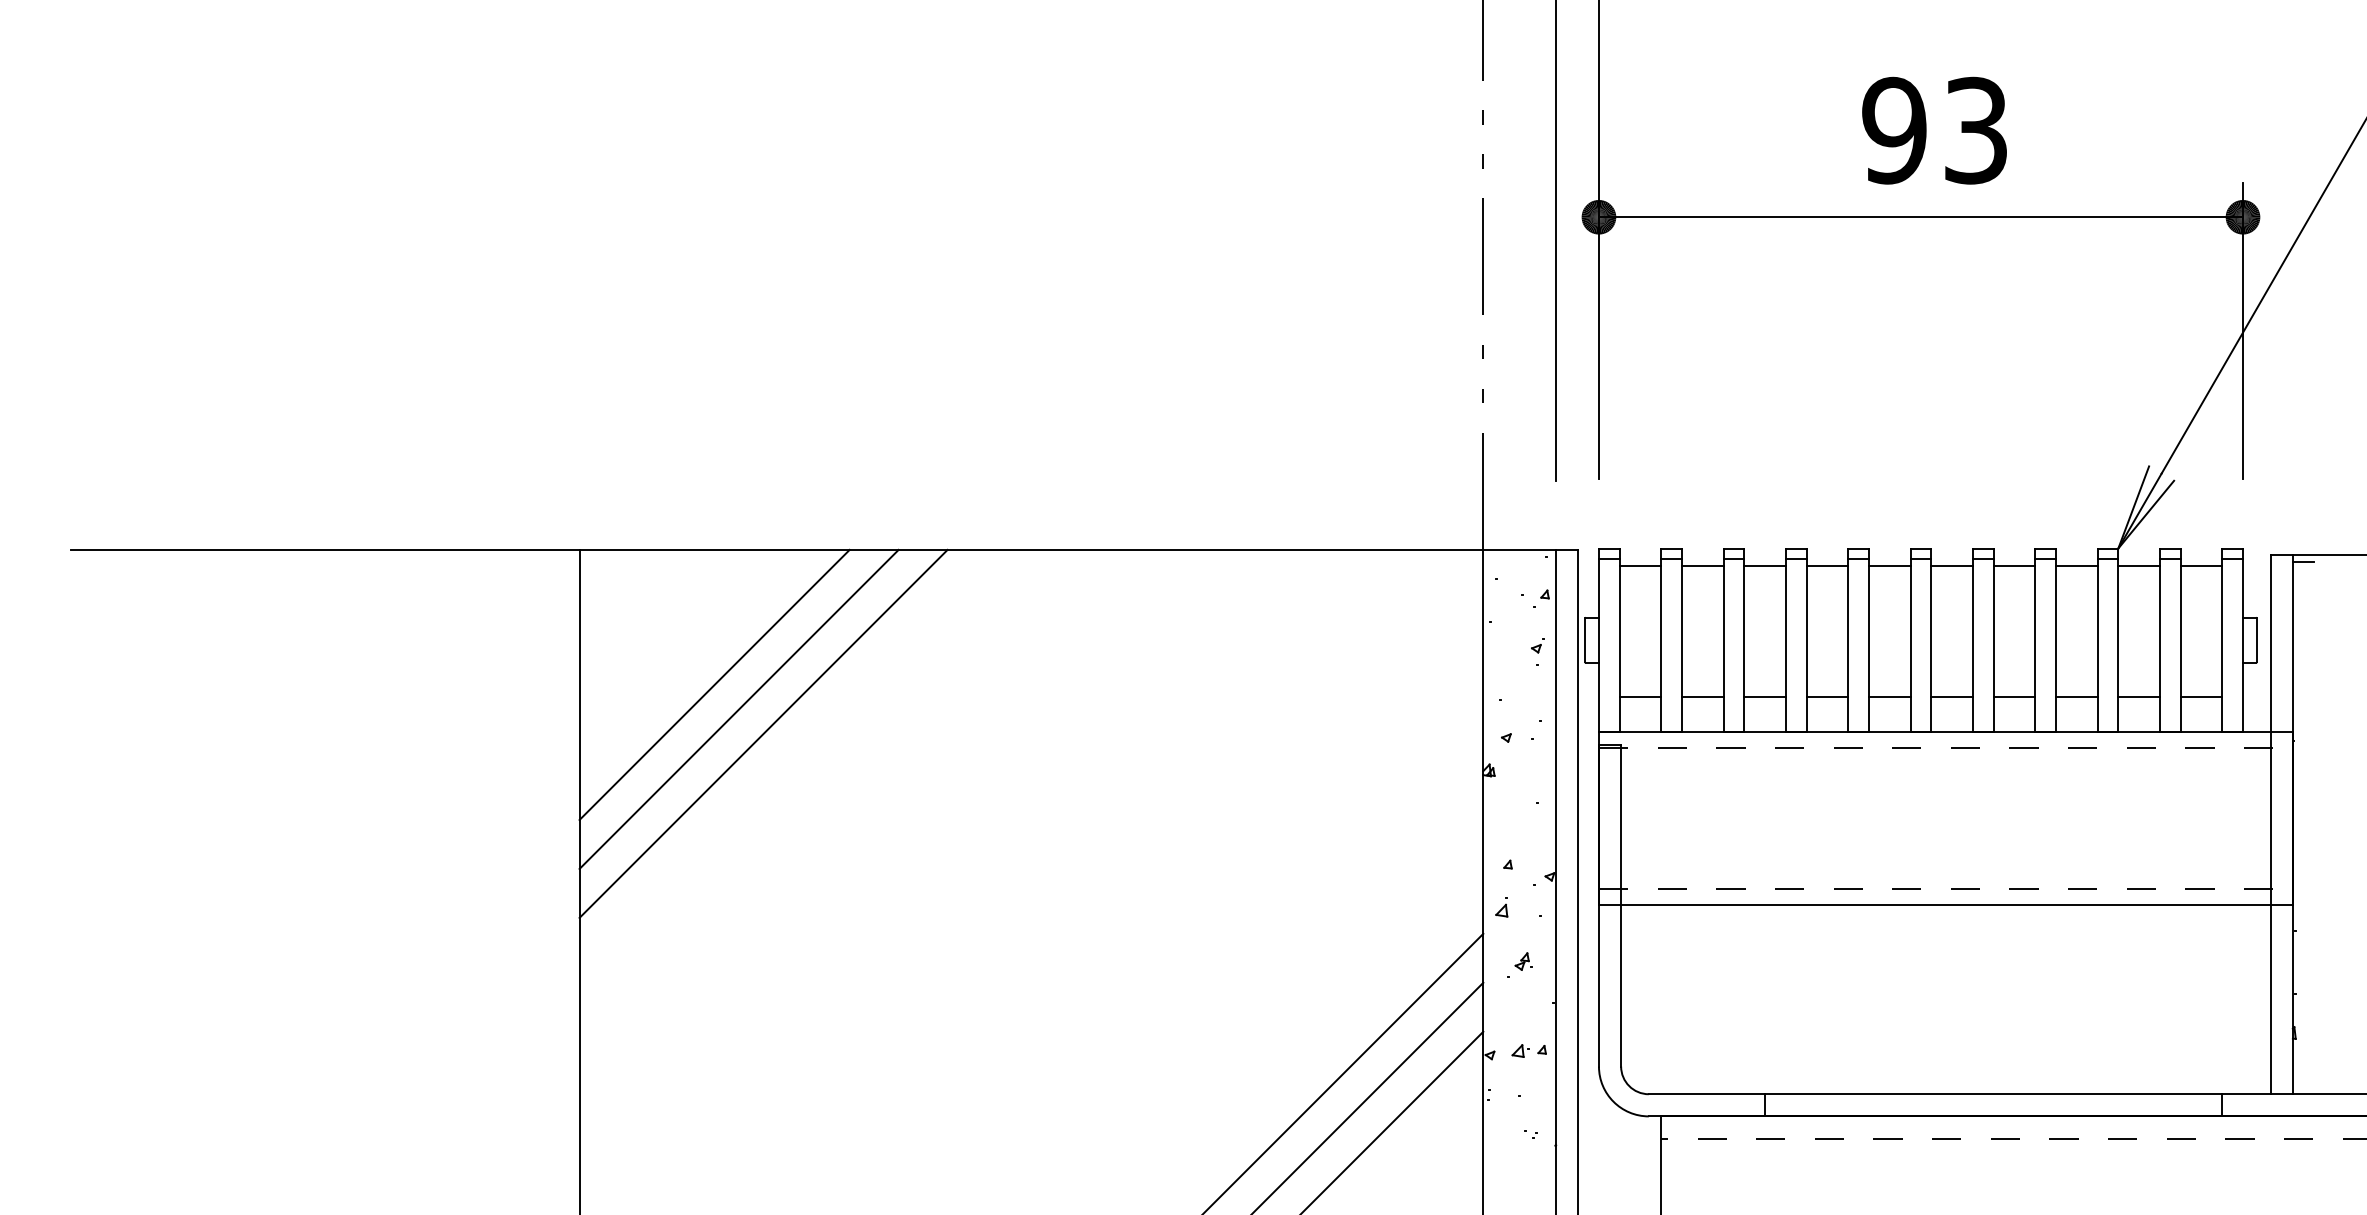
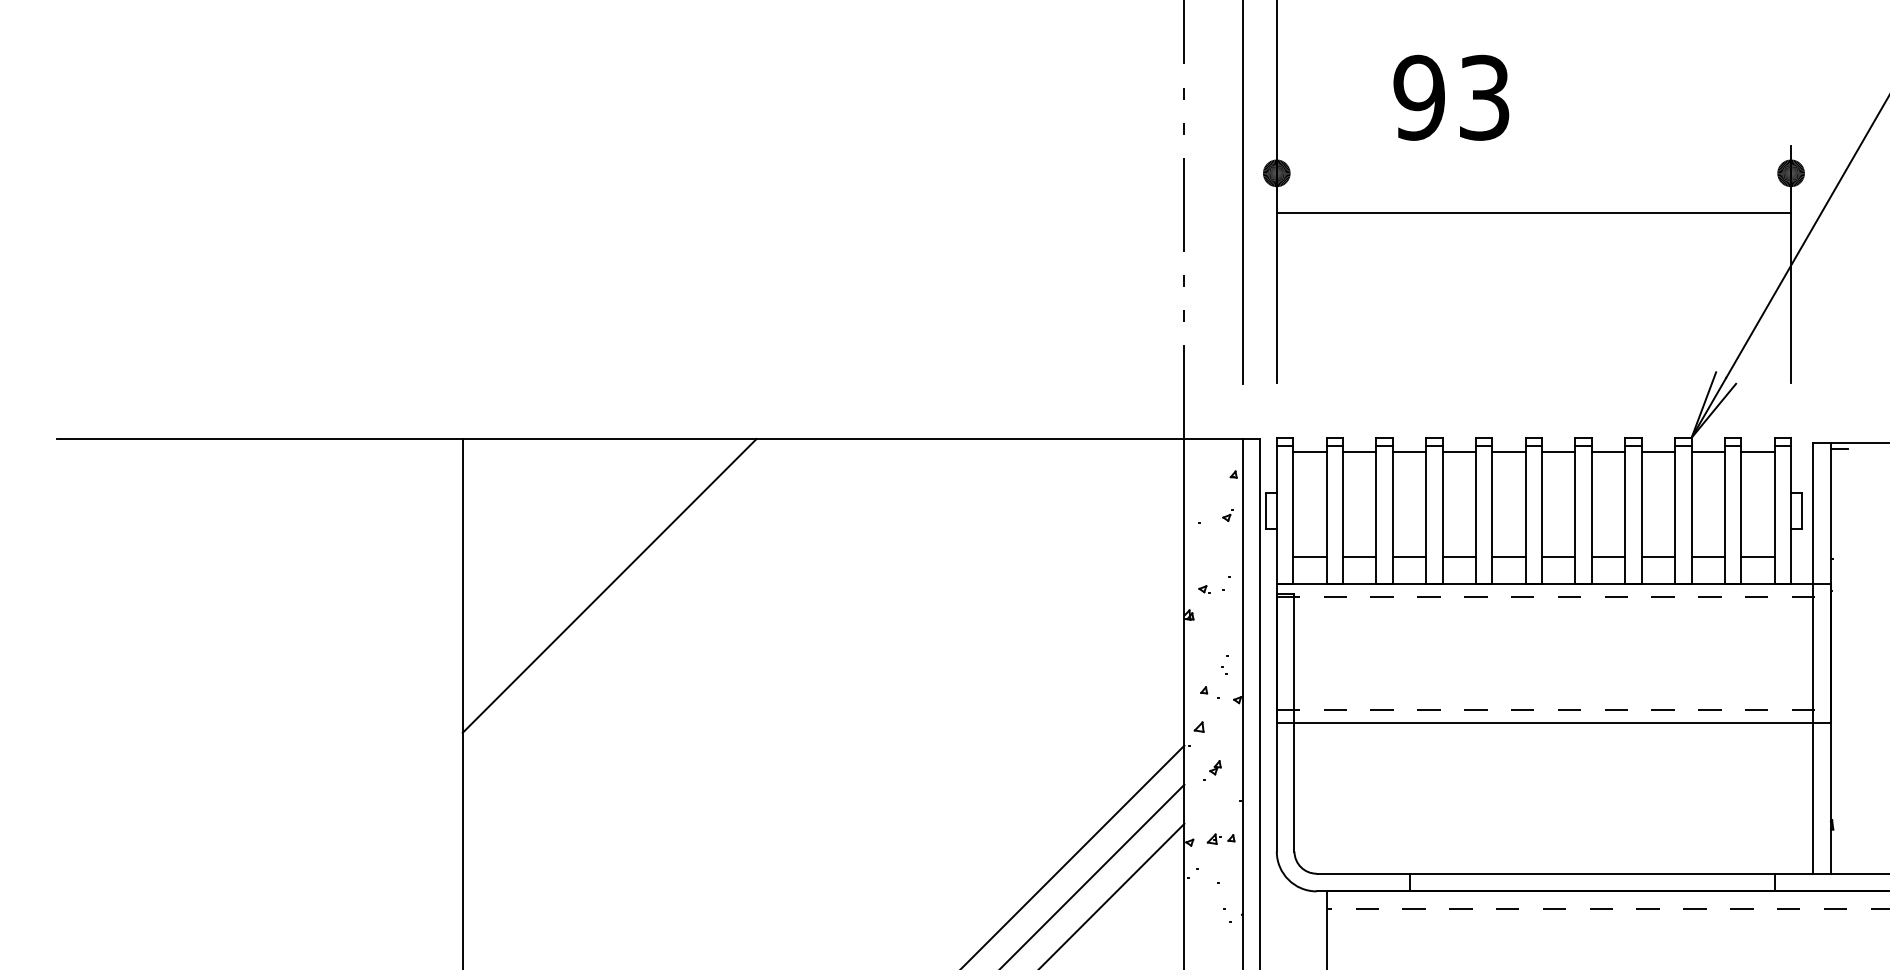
text: (1934, 130) -> (1451, 97), moved
line: (1920, 217) -> (1533, 212), moved
line: (714, 684) -> (570, 546), removed
line: (738, 708) -> (589, 565), removed

